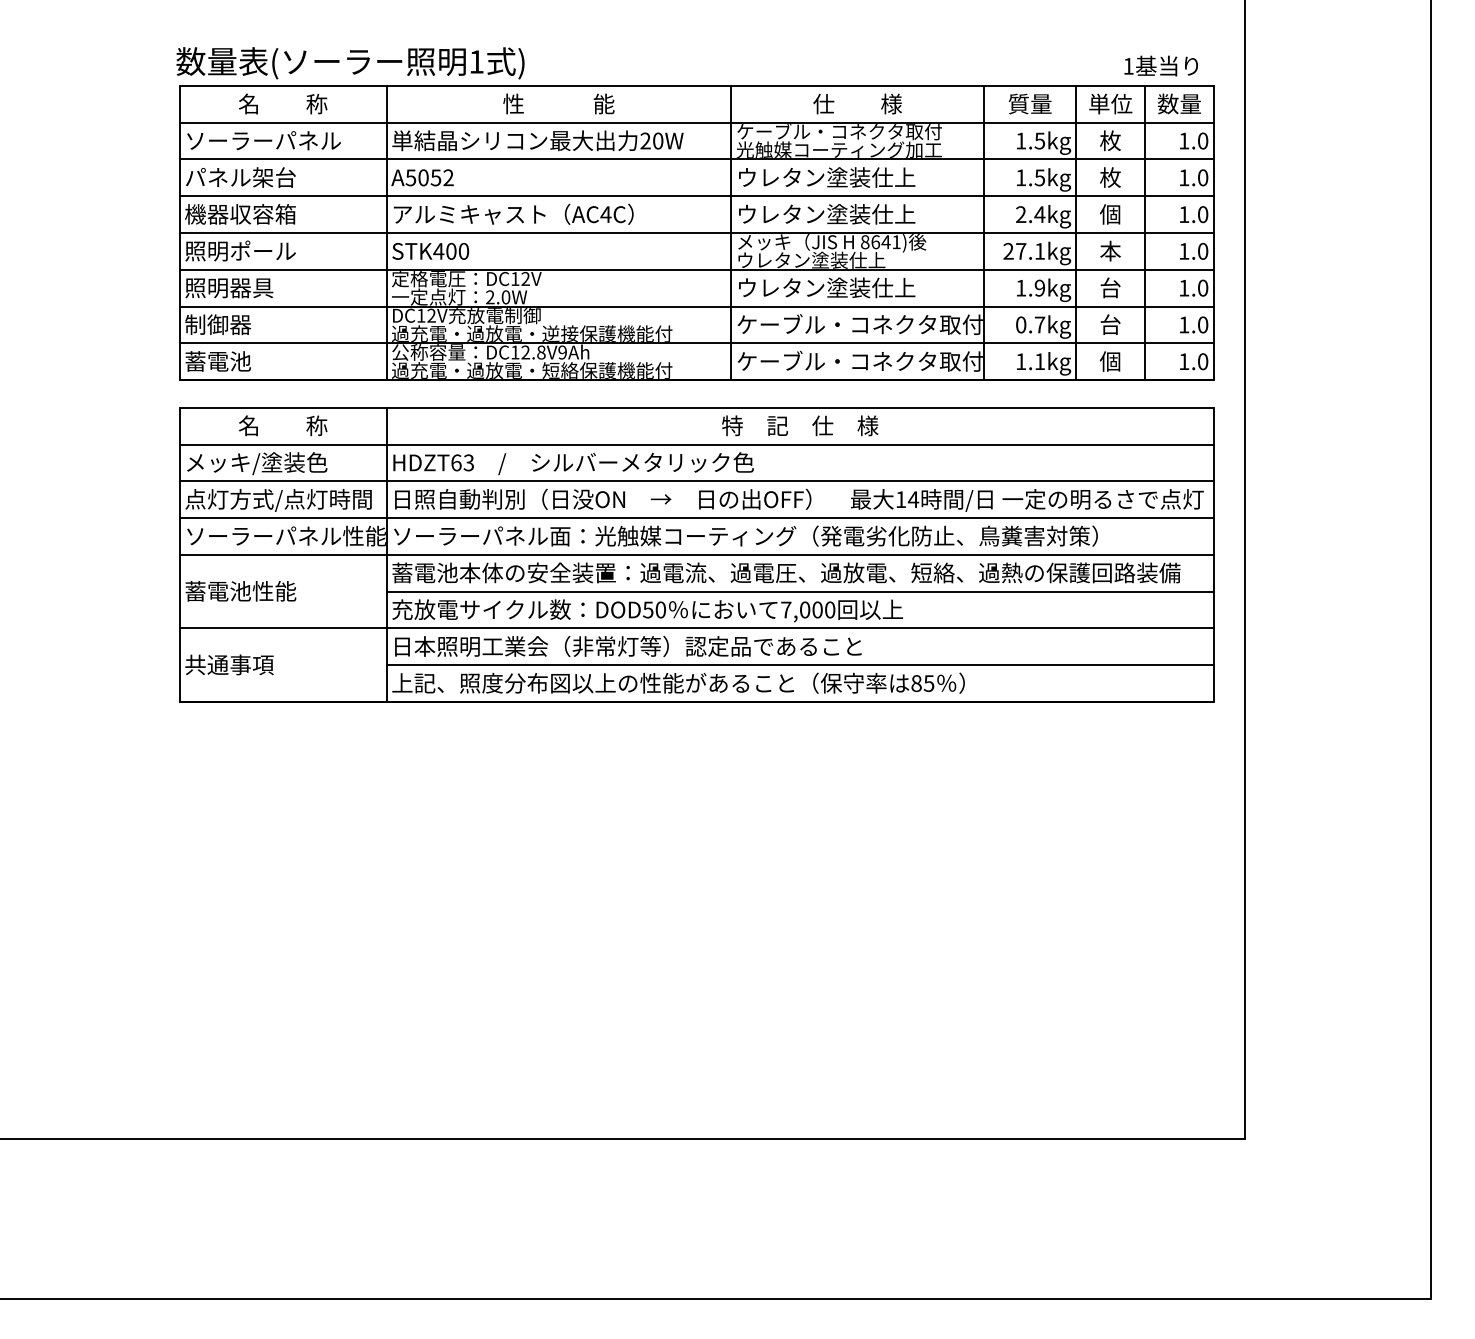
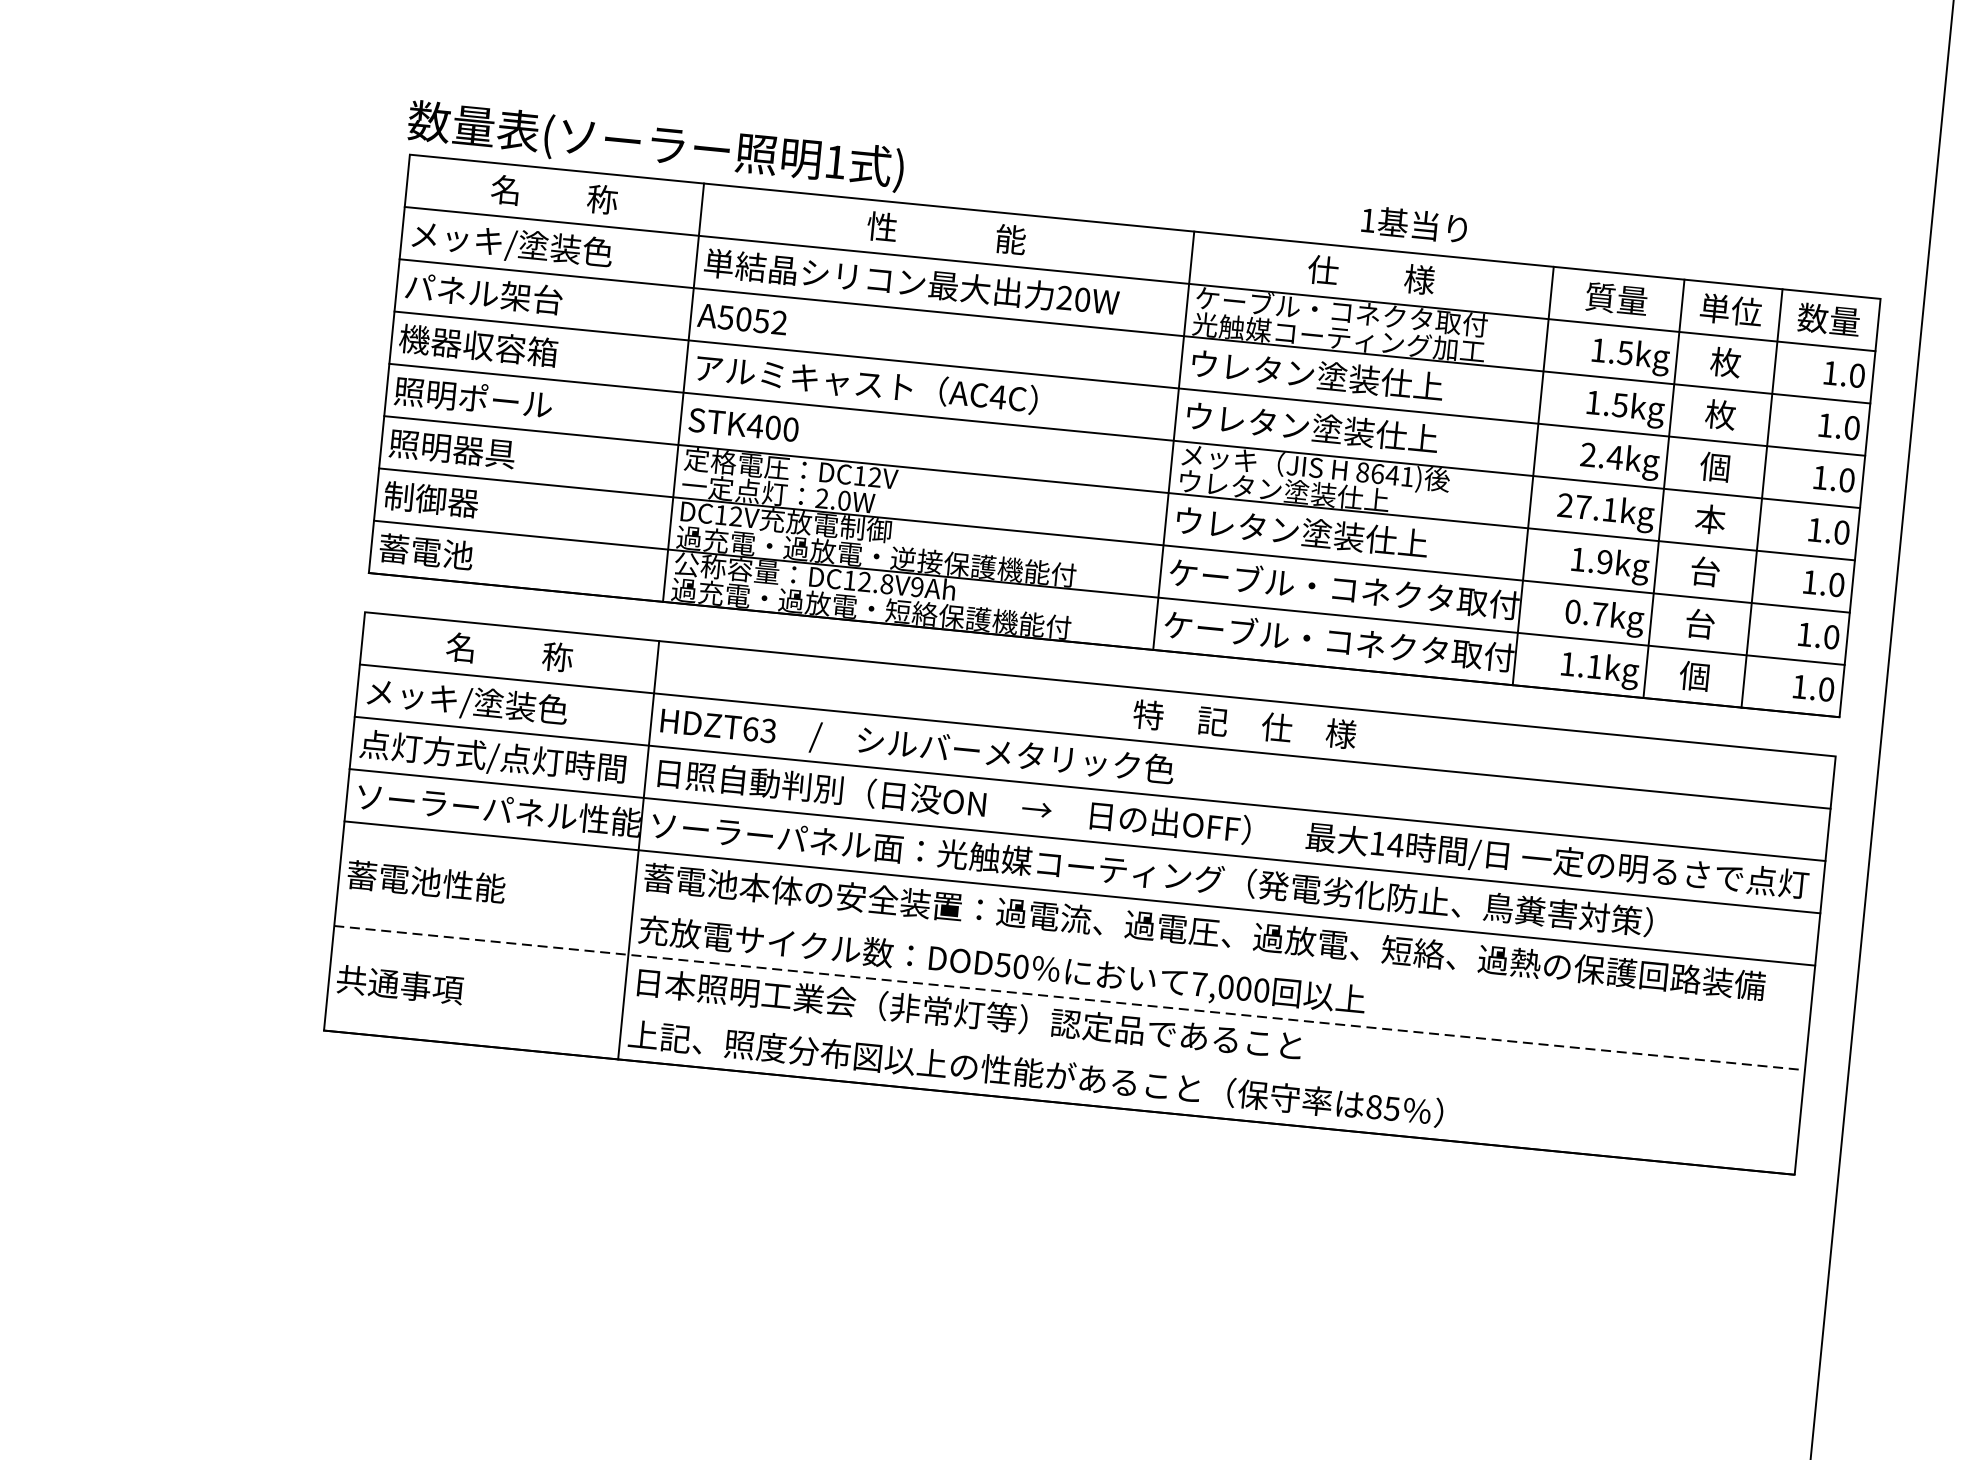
text: (1160, 65) -> (1413, 223), moved
text: (263, 141) -> (521, 245), ソーラーパネル -> メッキ/塗装色
line: (800, 591) -> (1222, 960), removed
line: (697, 628) -> (1070, 998), solid -> dashed
line: (800, 665) -> (1211, 1065), removed

